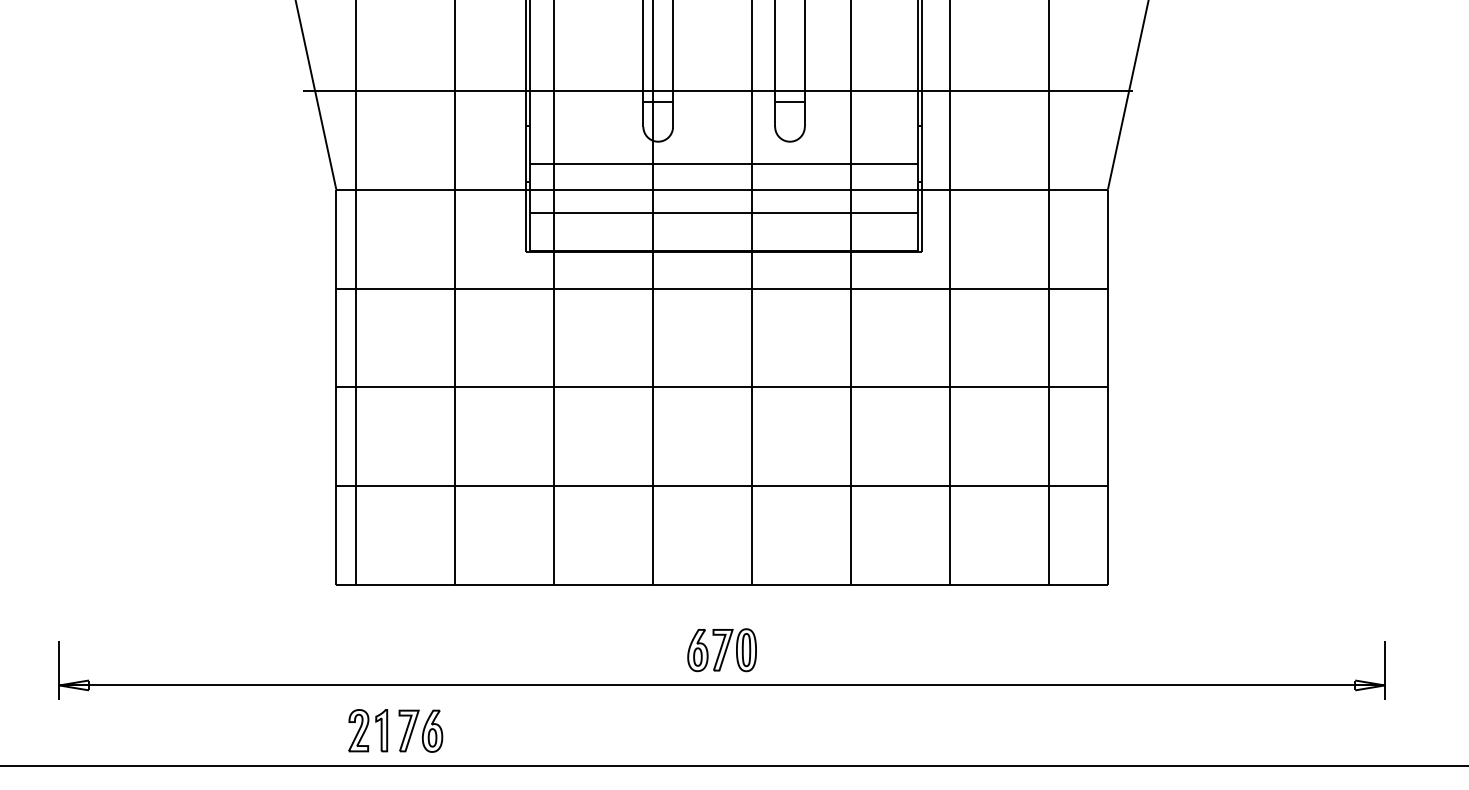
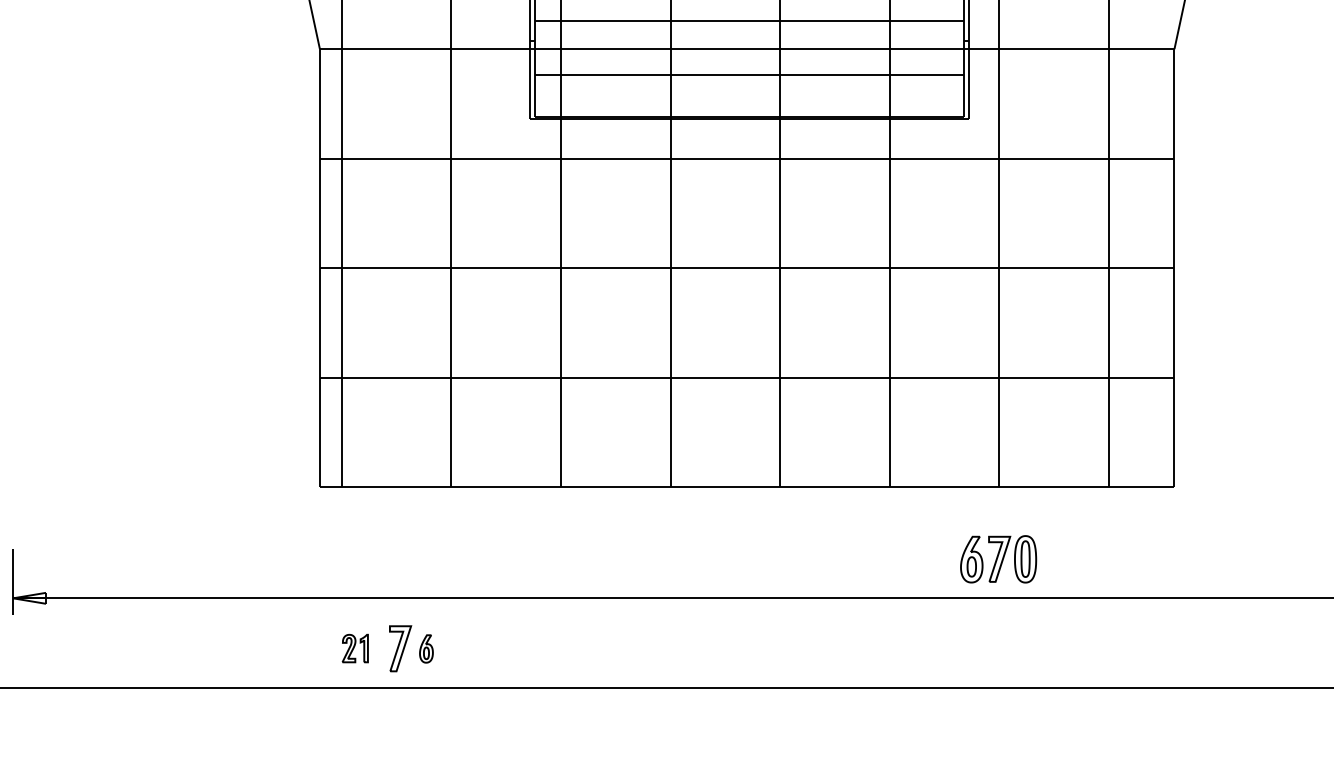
part: (721, 650) -> (997, 559), moved
part: (368, 730) -> (355, 648), size x0.6
part: (432, 730) -> (426, 648), size x0.6

